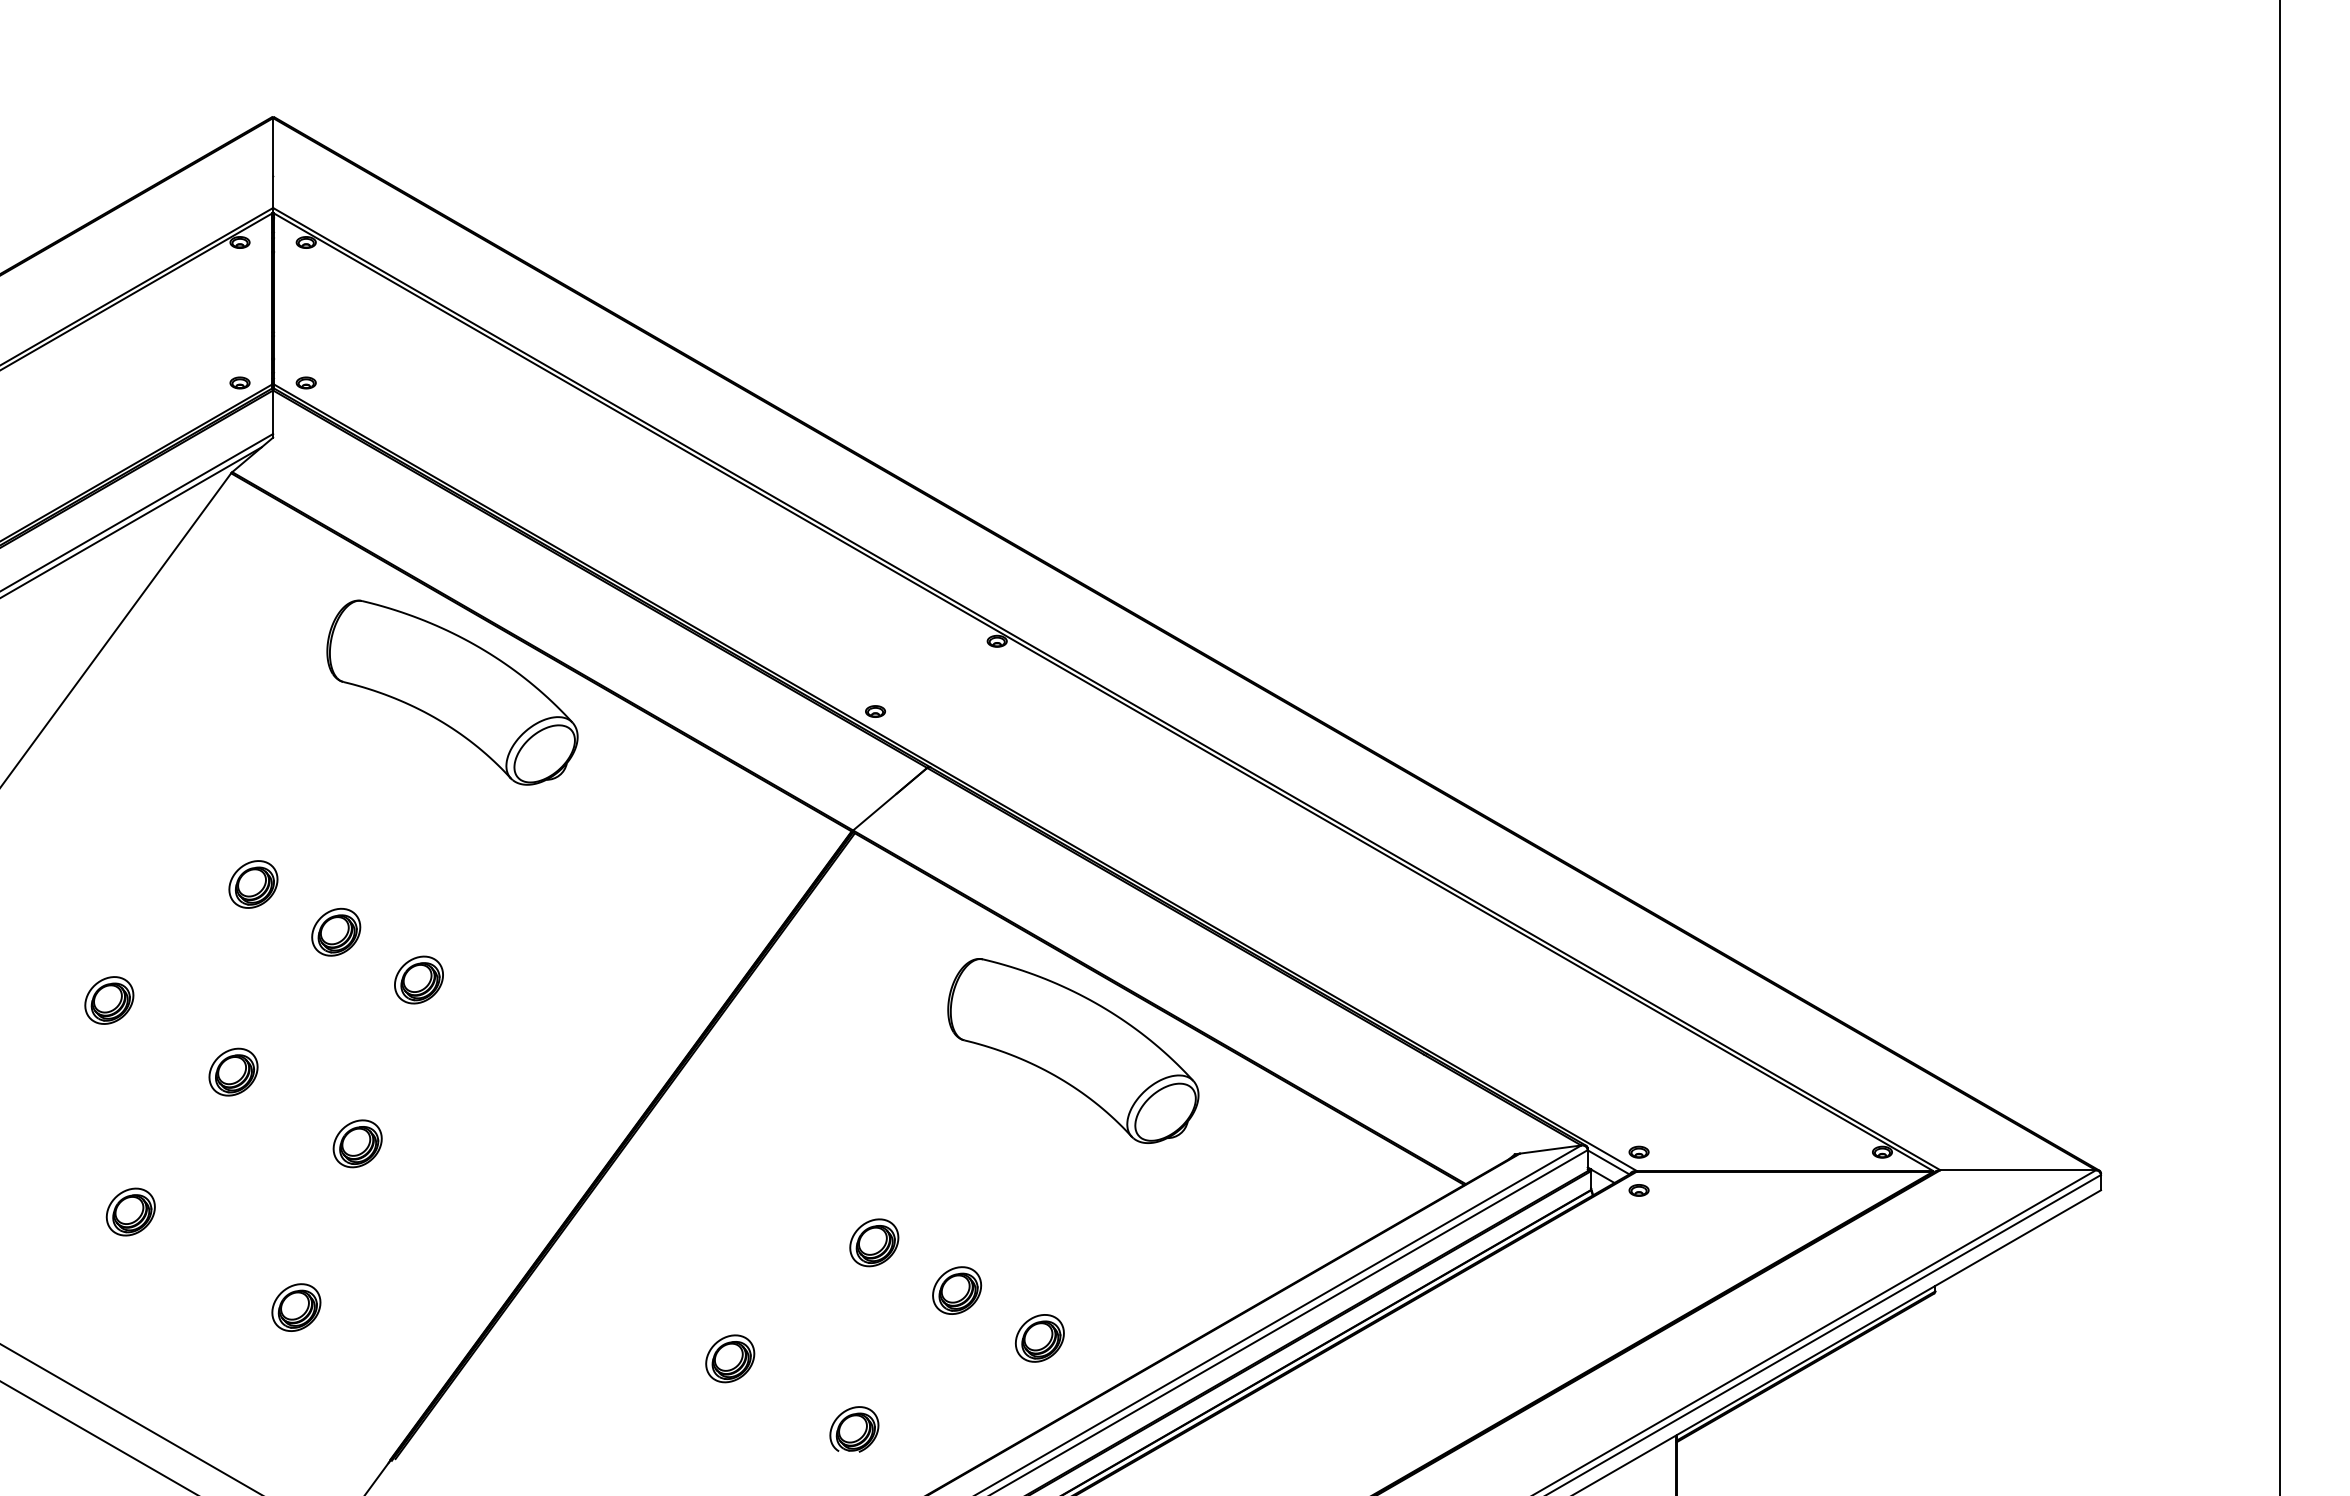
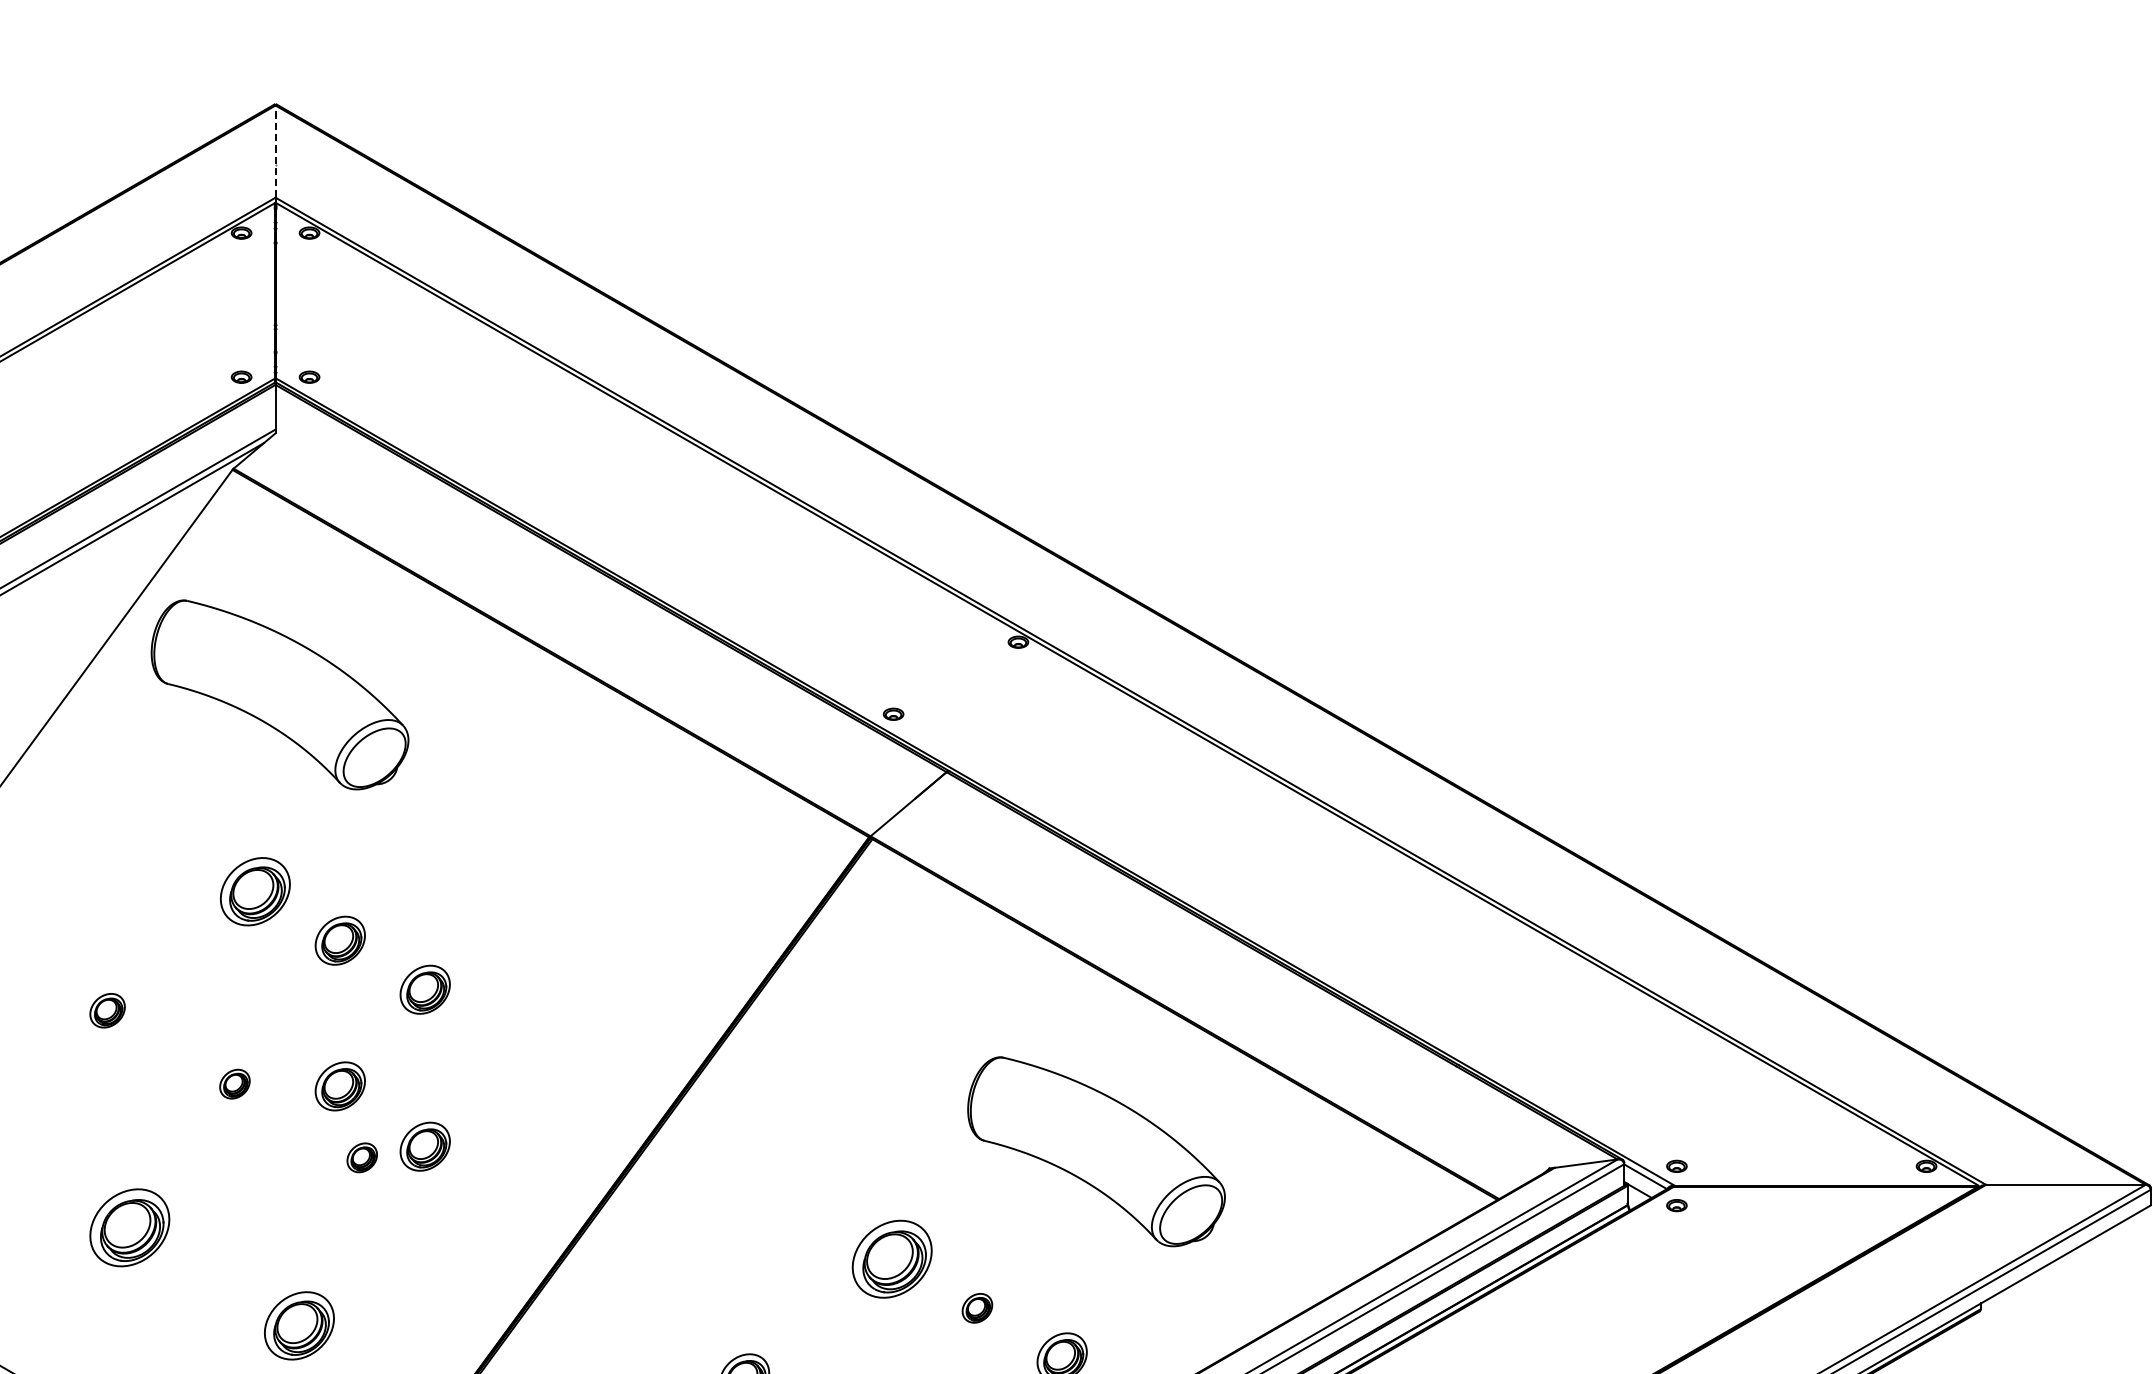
line: (273, 163) -> (275, 152), solid -> dashed
part: (452, 692) -> (280, 694), moved
part: (253, 884) -> (255, 891), size x1.4
part: (109, 1000) -> (107, 1010), size x0.7
part: (1073, 1050) -> (1096, 1151), moved
part: (233, 1071) -> (234, 1083), size x0.6
part: (336, 1073) -> (340, 1085), added
part: (418, 1132) -> (424, 1146), added
part: (357, 1143) -> (362, 1157), size x0.6
part: (130, 1211) -> (129, 1227), size x1.6
part: (874, 1242) -> (892, 1259), size x1.6
part: (957, 1290) -> (977, 1308), size x0.6
part: (296, 1307) -> (299, 1325), size x1.4

